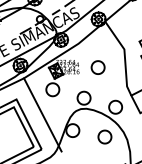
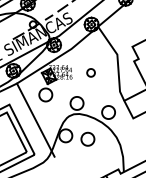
part: (97, 67) -> (90, 72), size x0.6
part: (104, 136) -> (87, 138), moved

